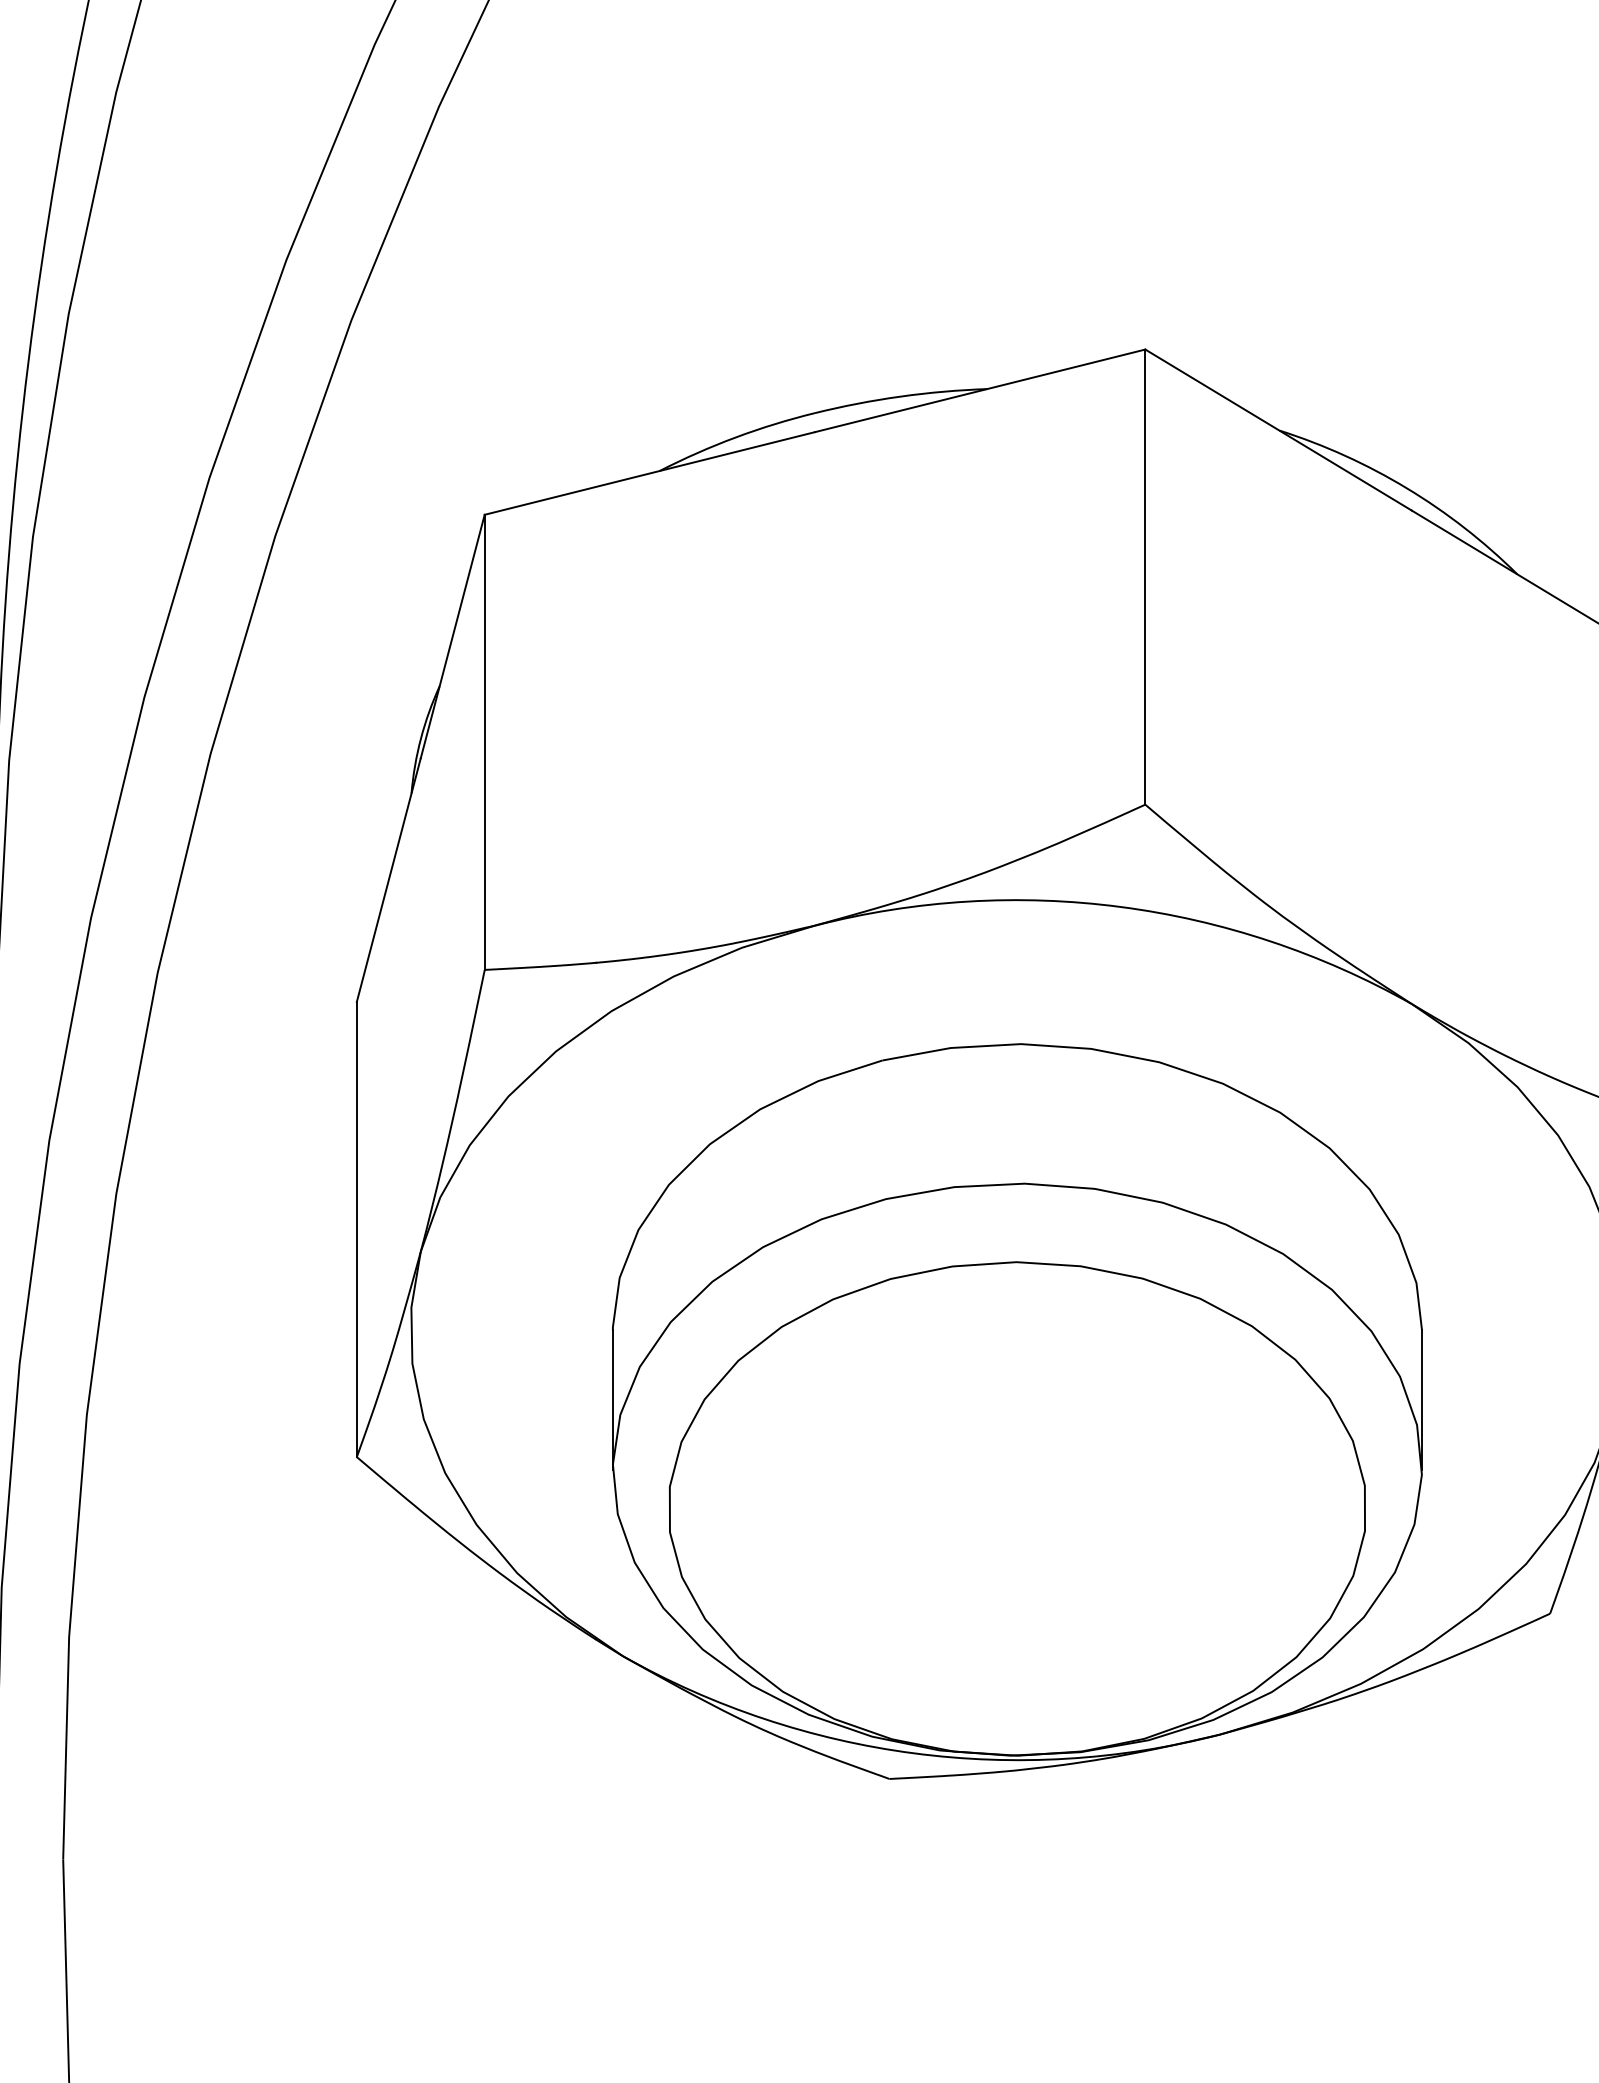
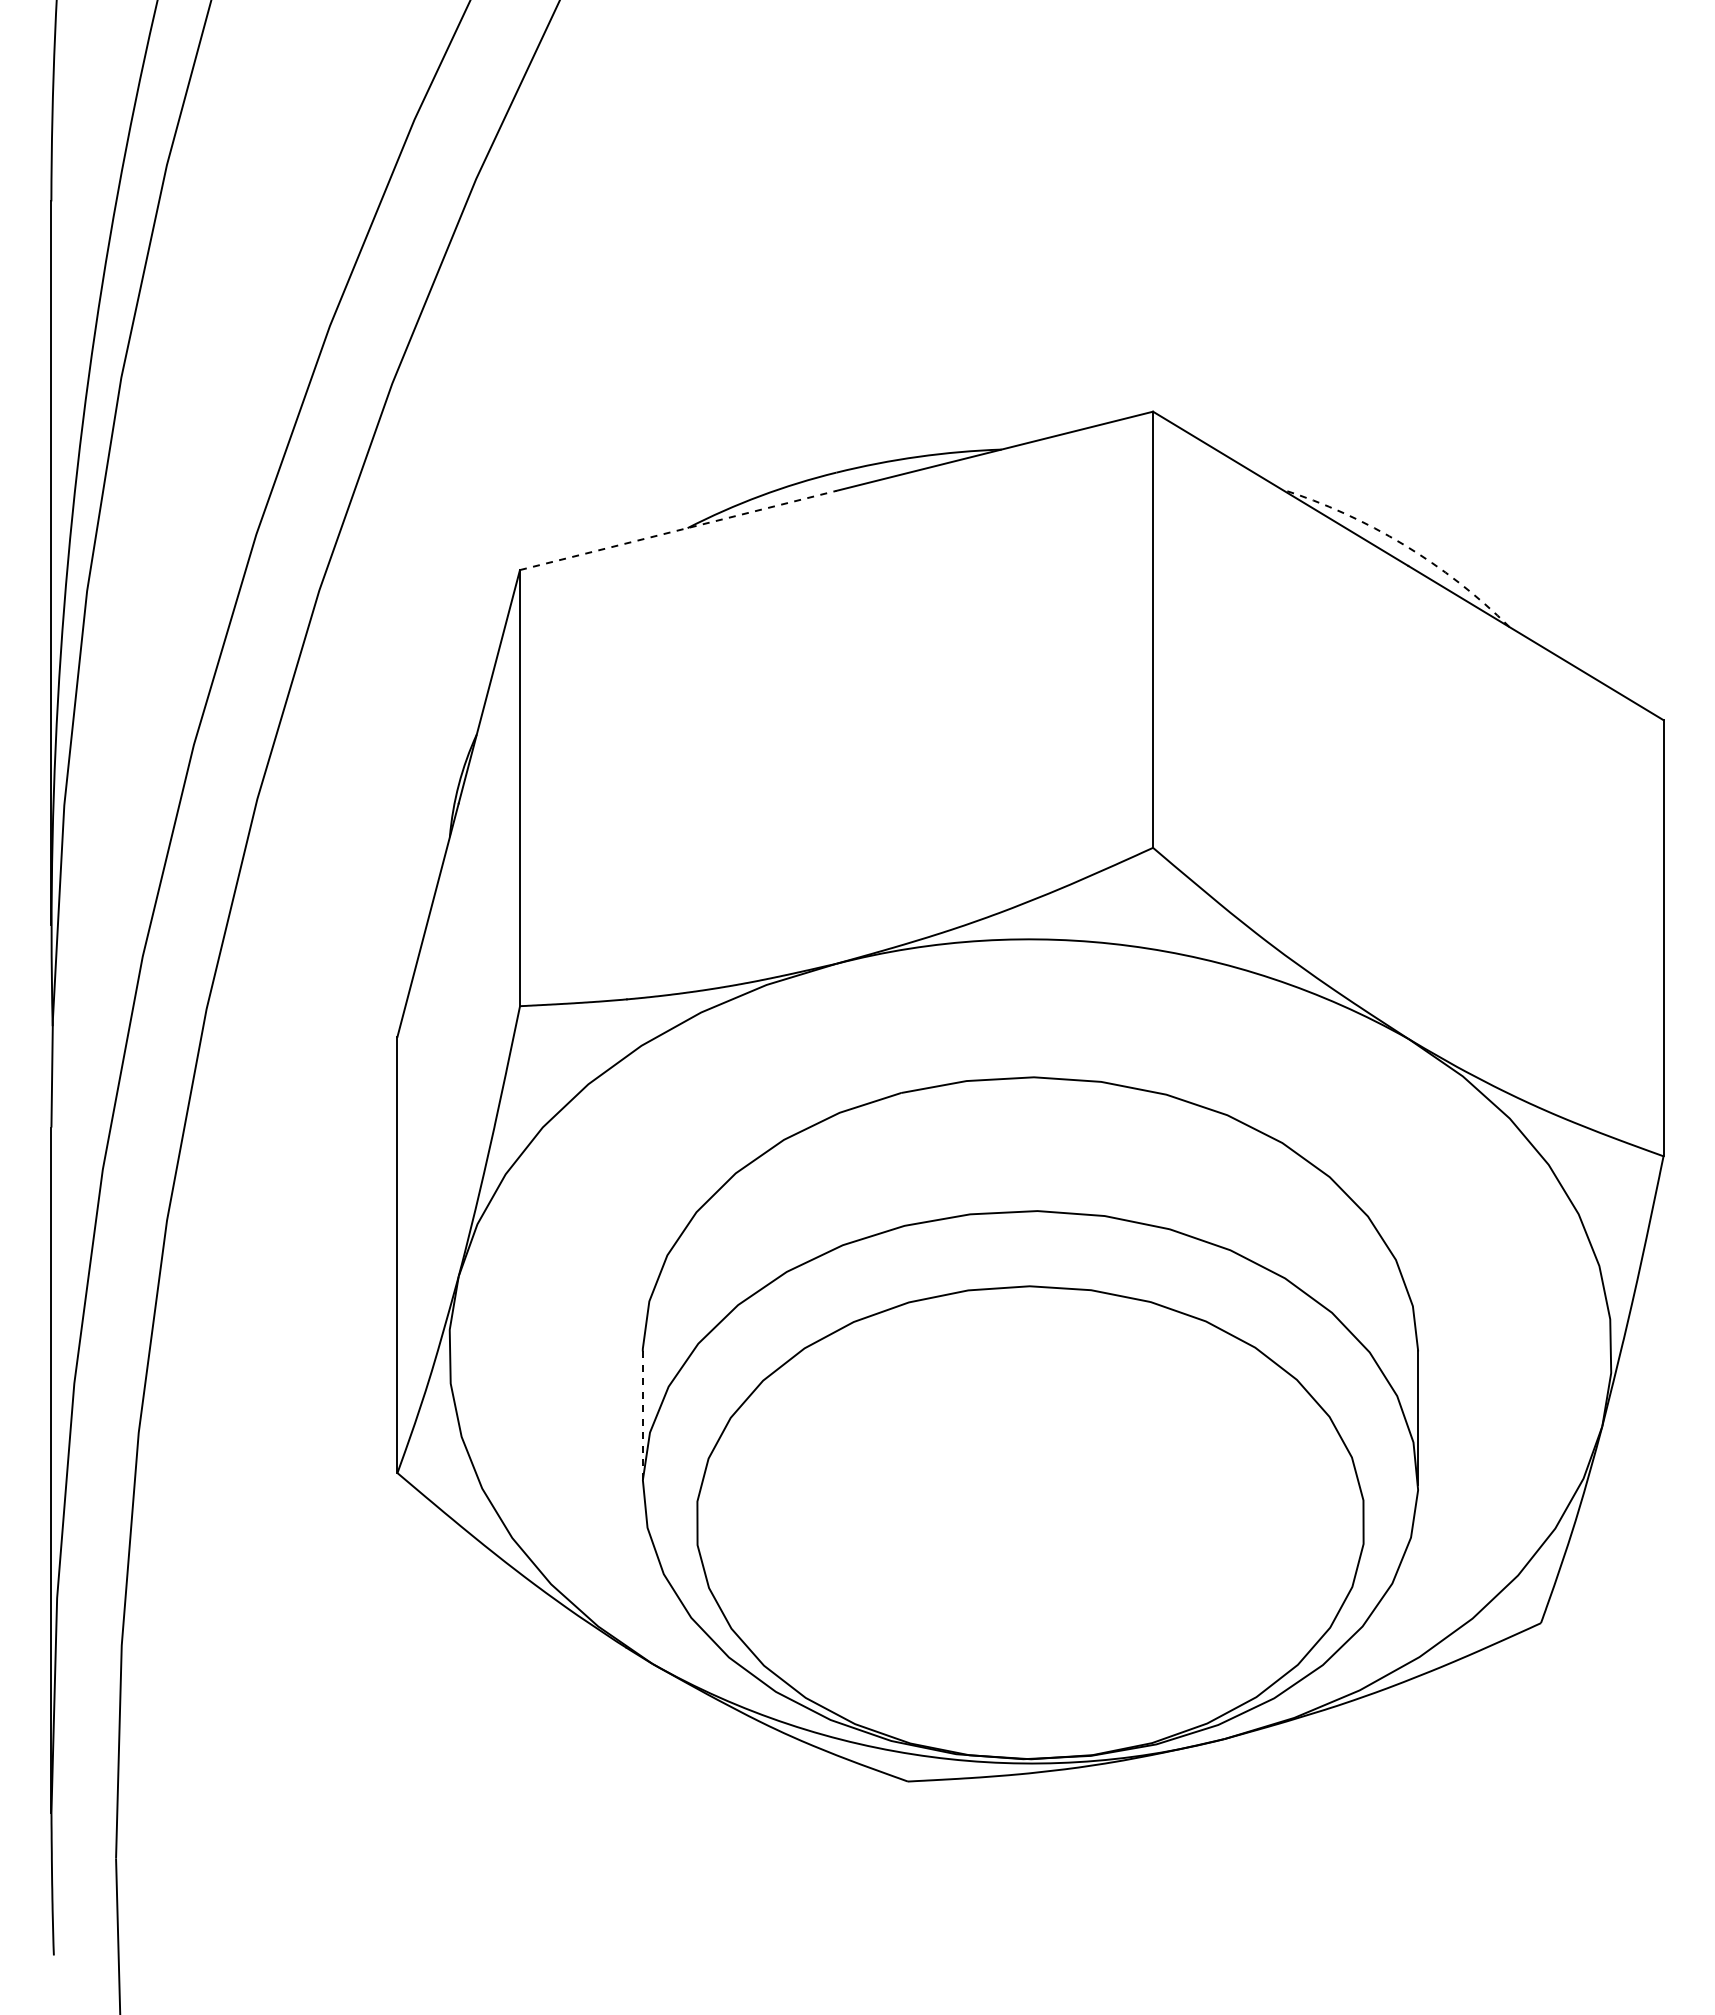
line: (650, 473) -> (678, 530), solid -> dashed
arc: (1406, 488) -> (1403, 544), solid -> dashed
line: (612, 1400) -> (642, 1418), solid -> dashed

